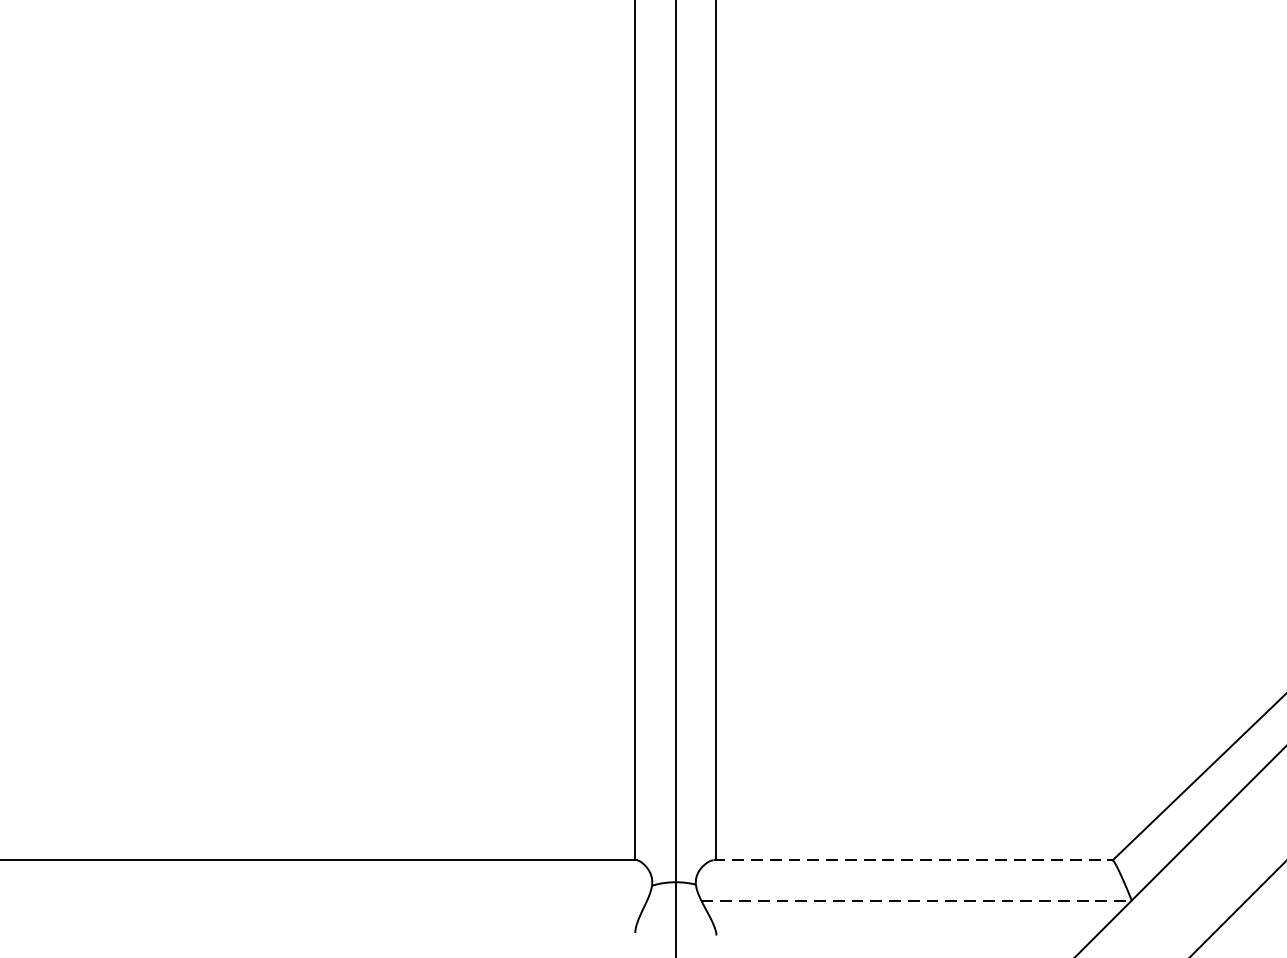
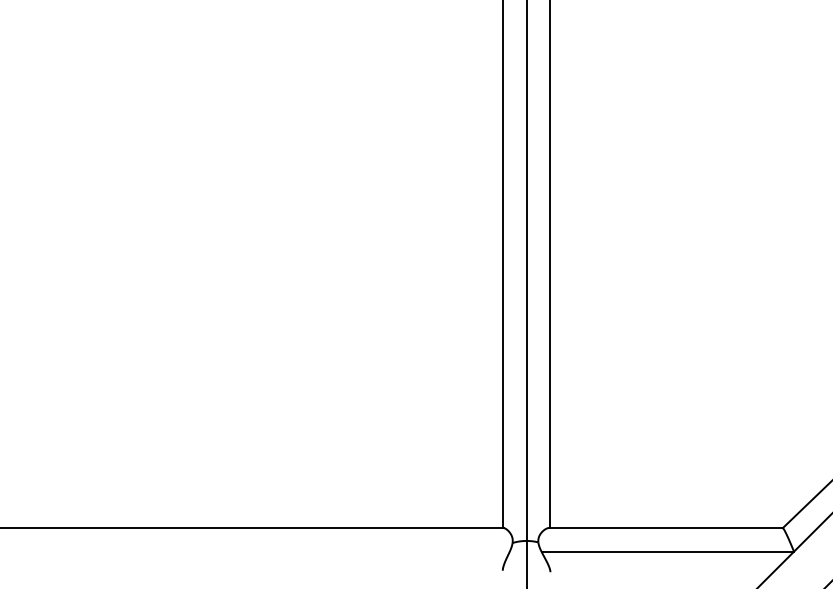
line: (914, 860) -> (666, 528), dashed -> solid
line: (917, 900) -> (668, 551), dashed -> solid

